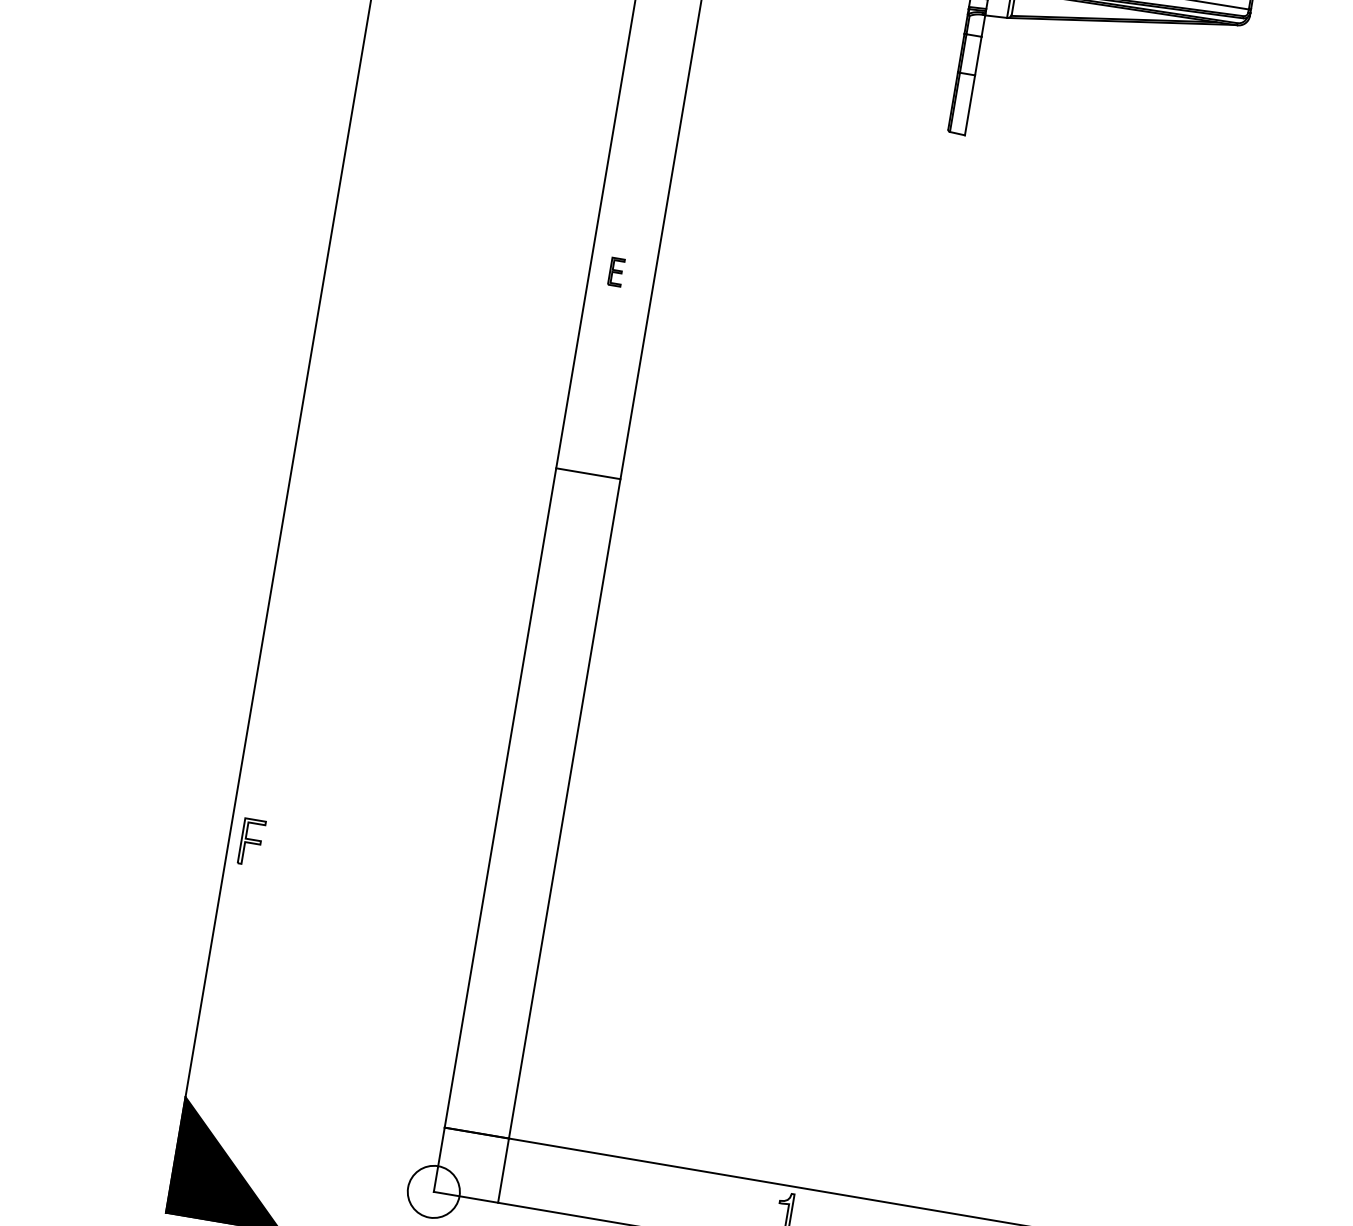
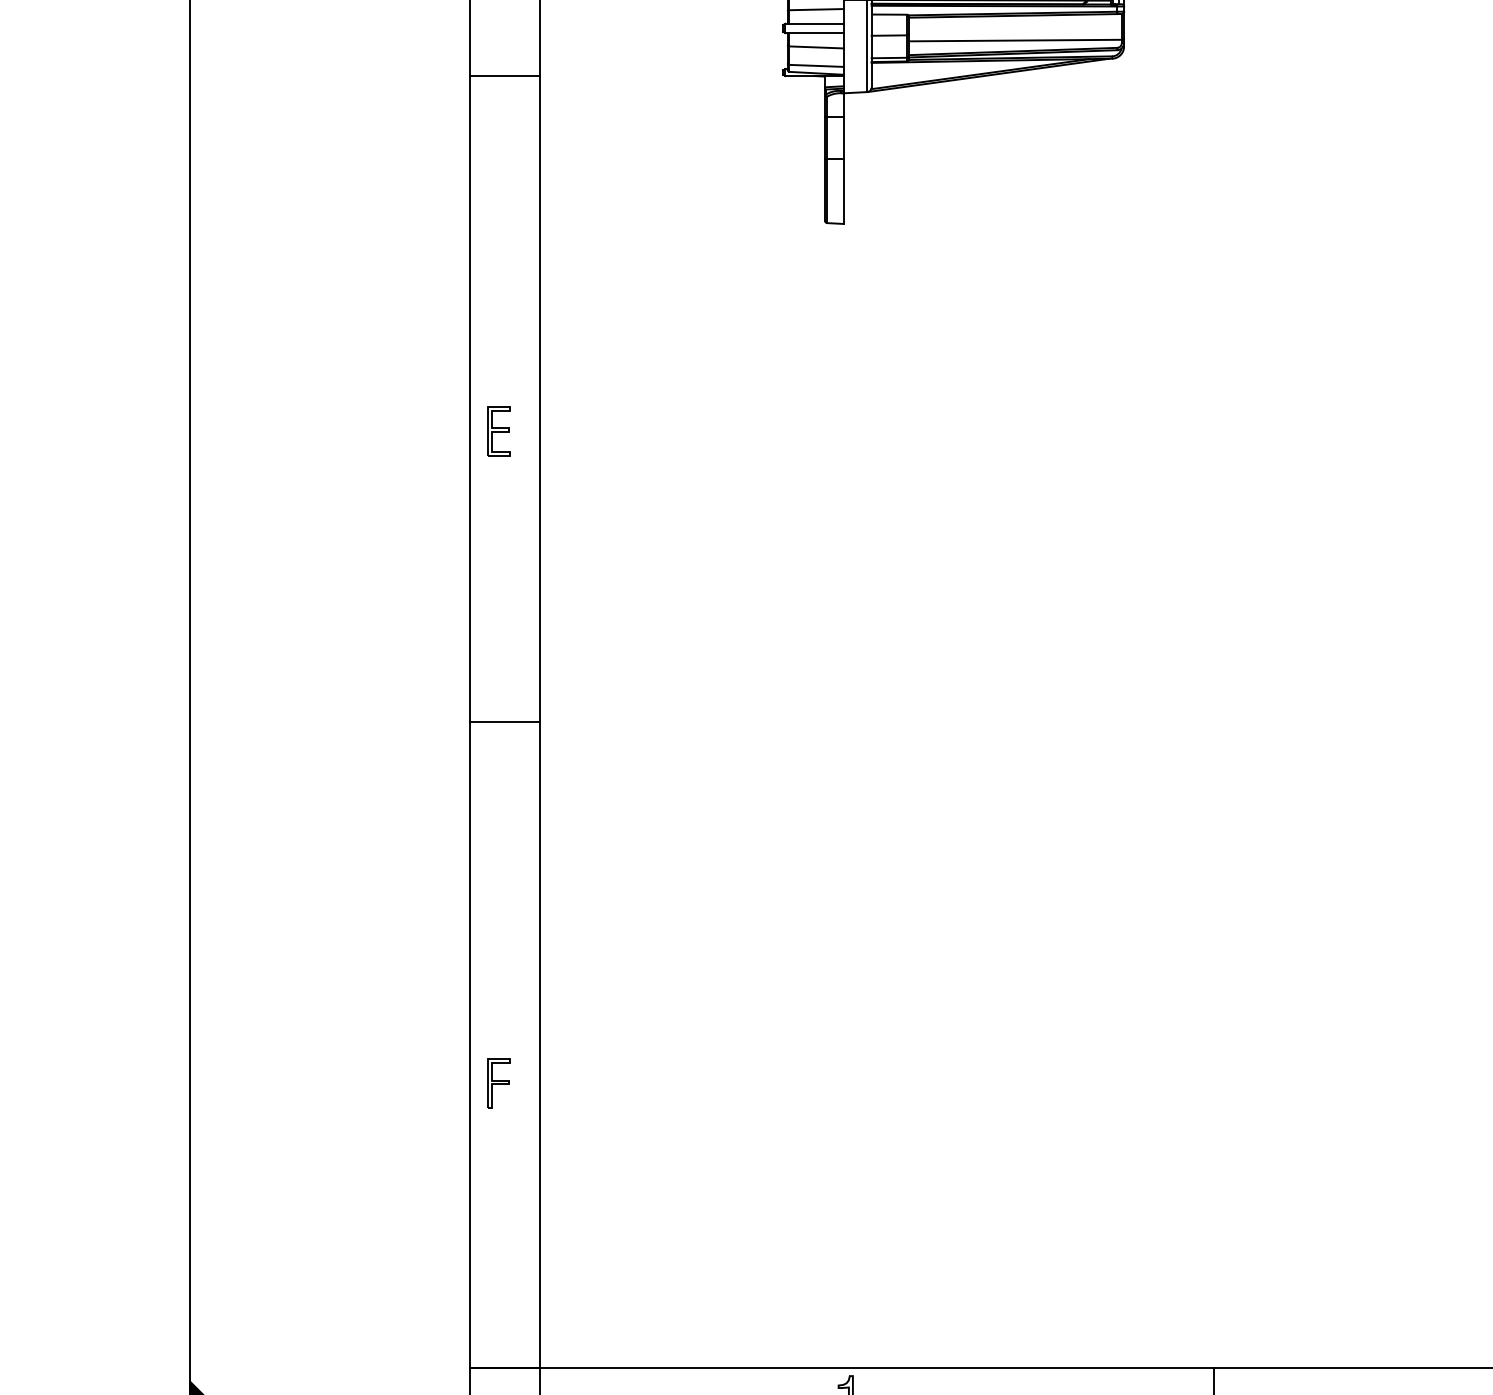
part: (615, 272) -> (498, 431), size x1.67
line: (588, 473) -> (505, 721), moved
part: (251, 842) -> (498, 1083), moved

